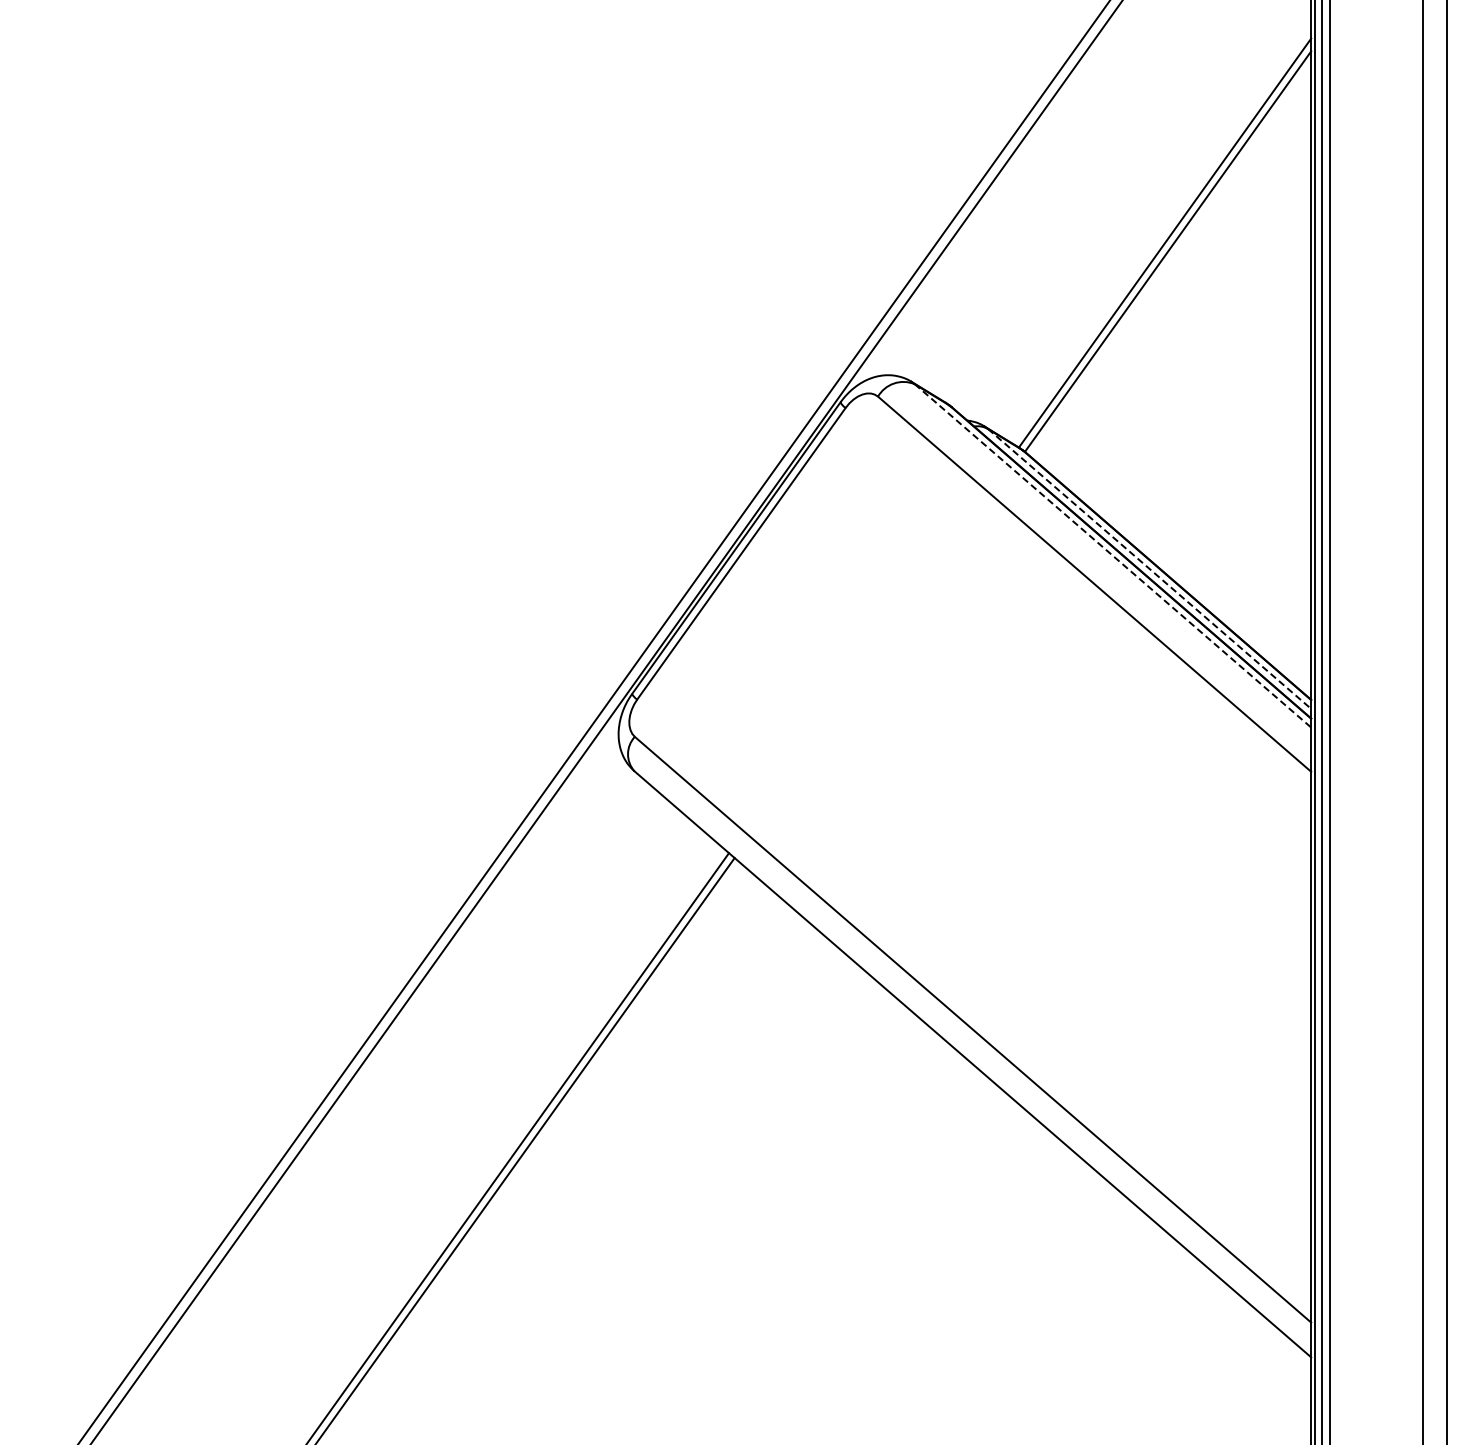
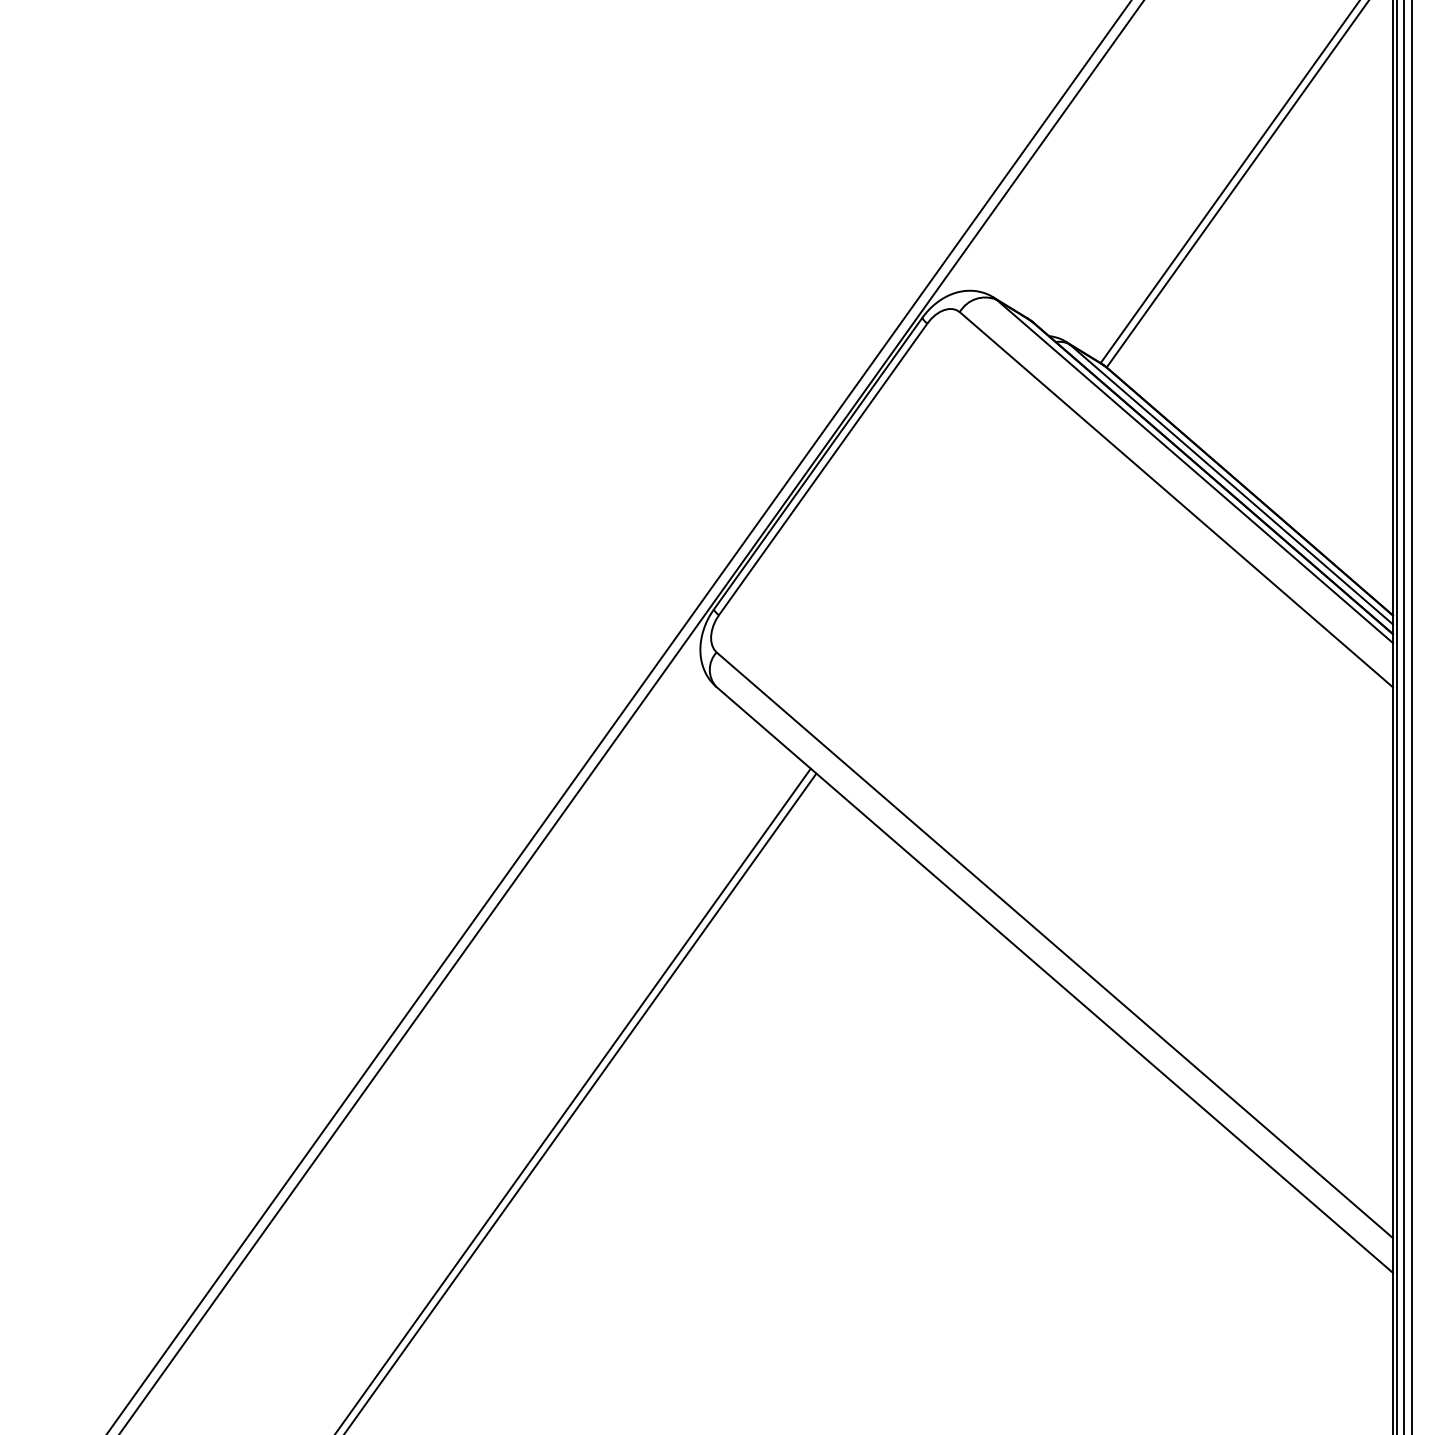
line: (1113, 556) -> (1195, 472), dashed -> solid
line: (1149, 568) -> (1231, 484), dashed -> solid

